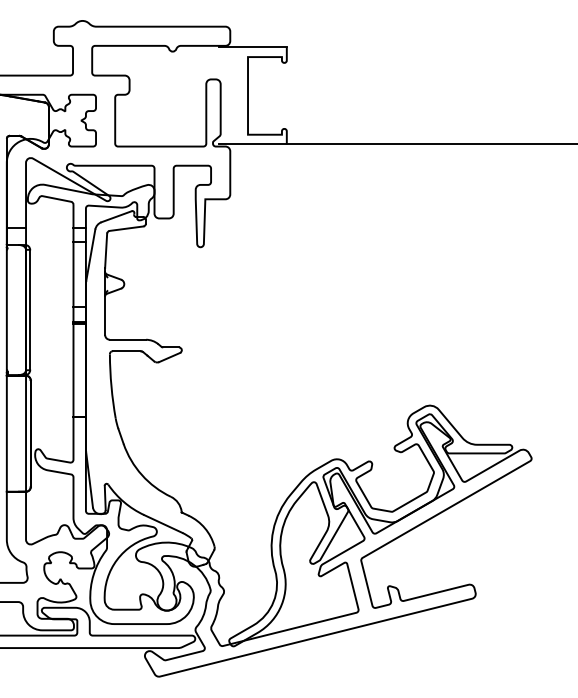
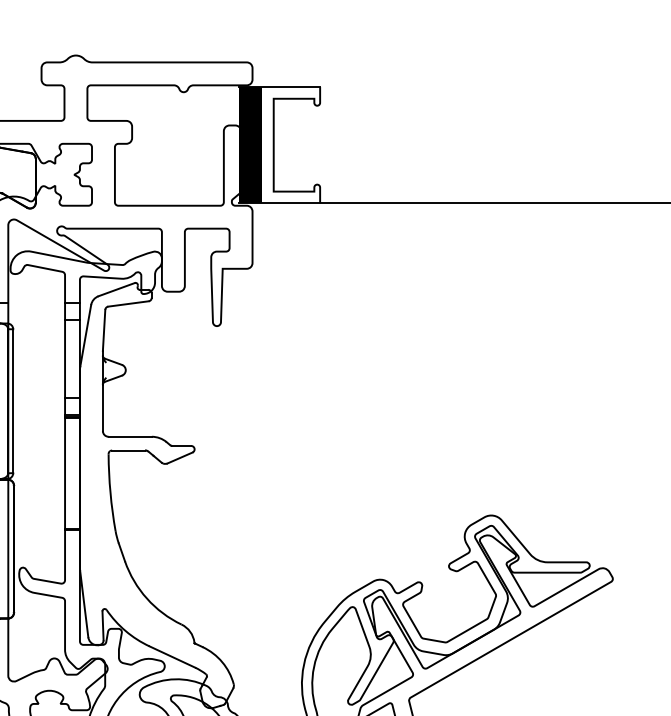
fill: (228, 95) -> (250, 144), added

